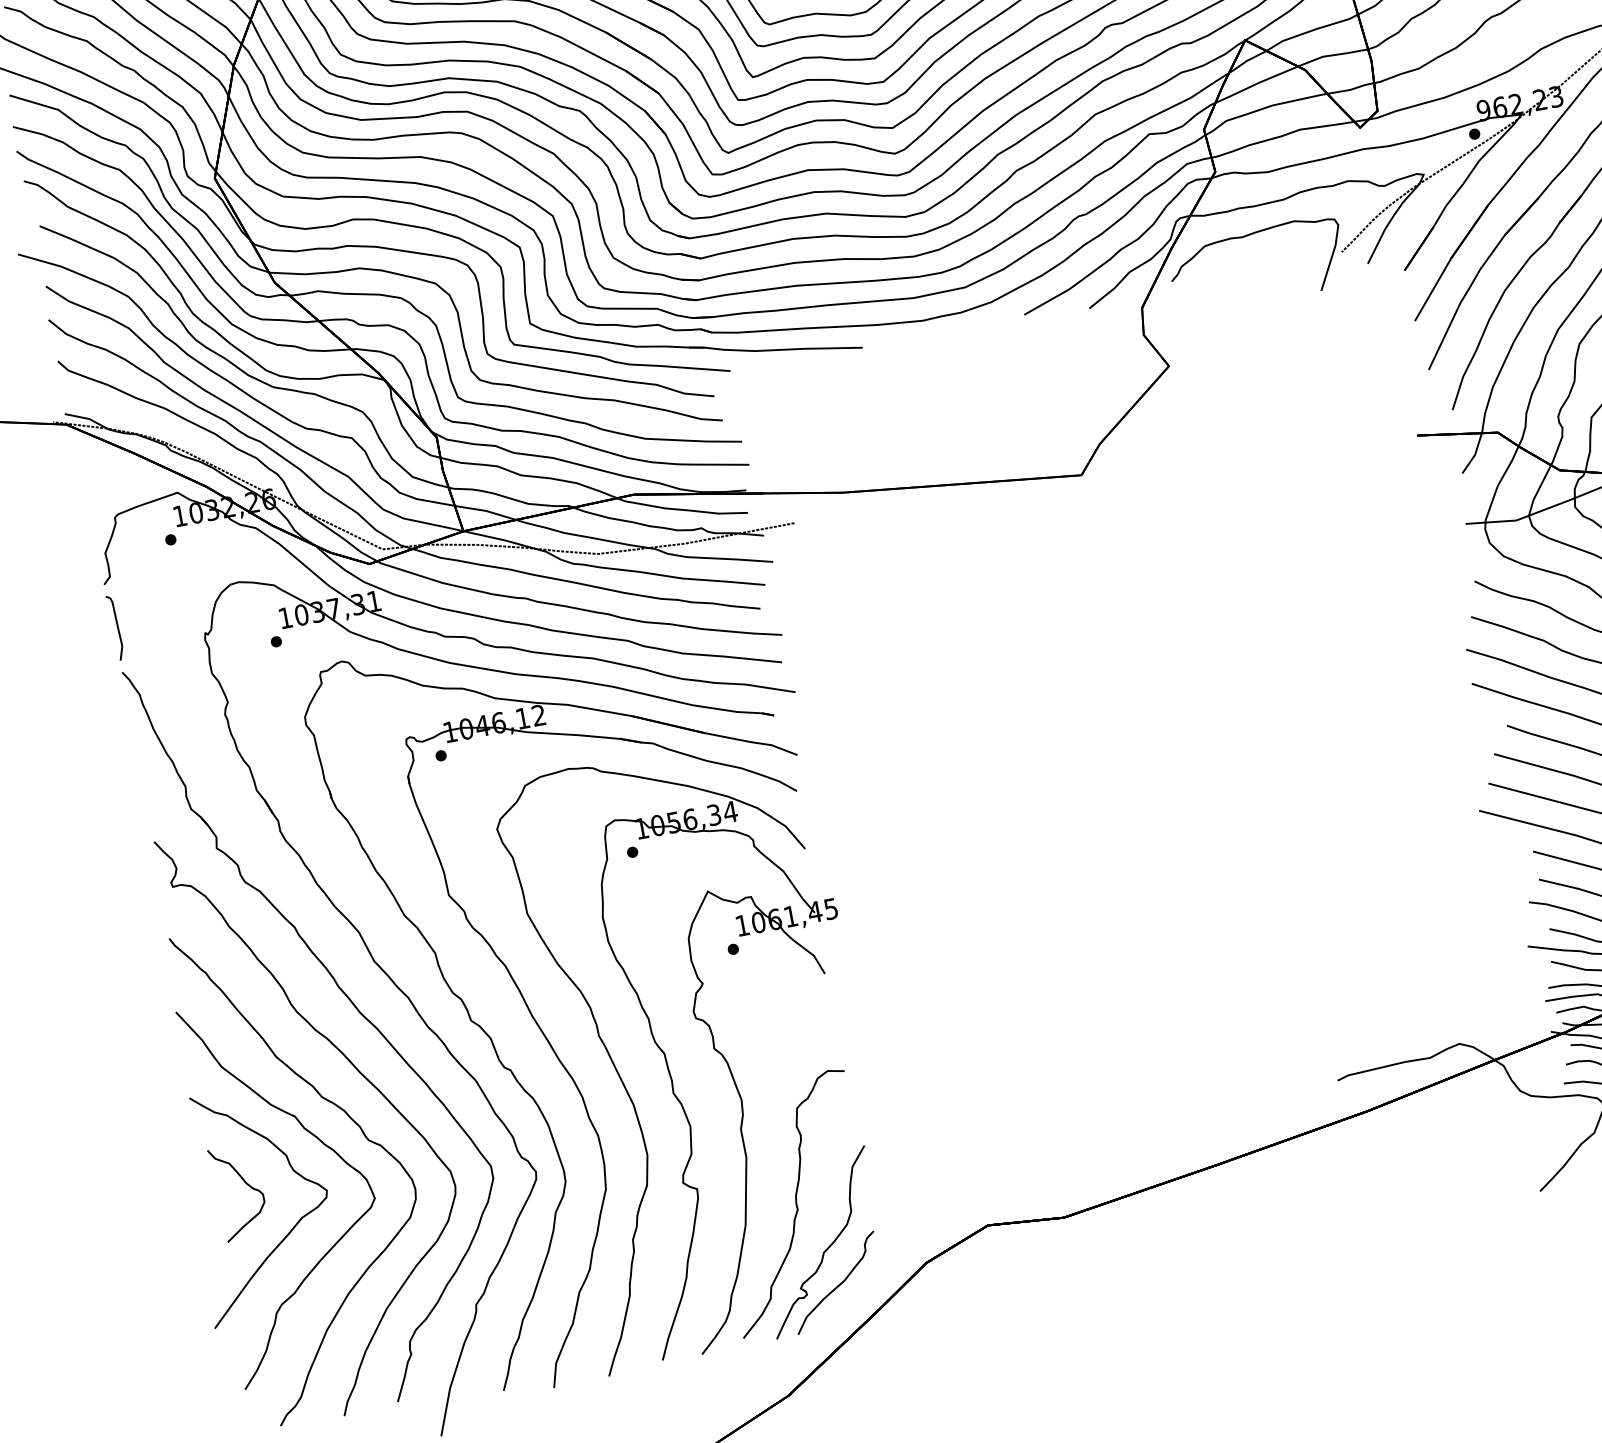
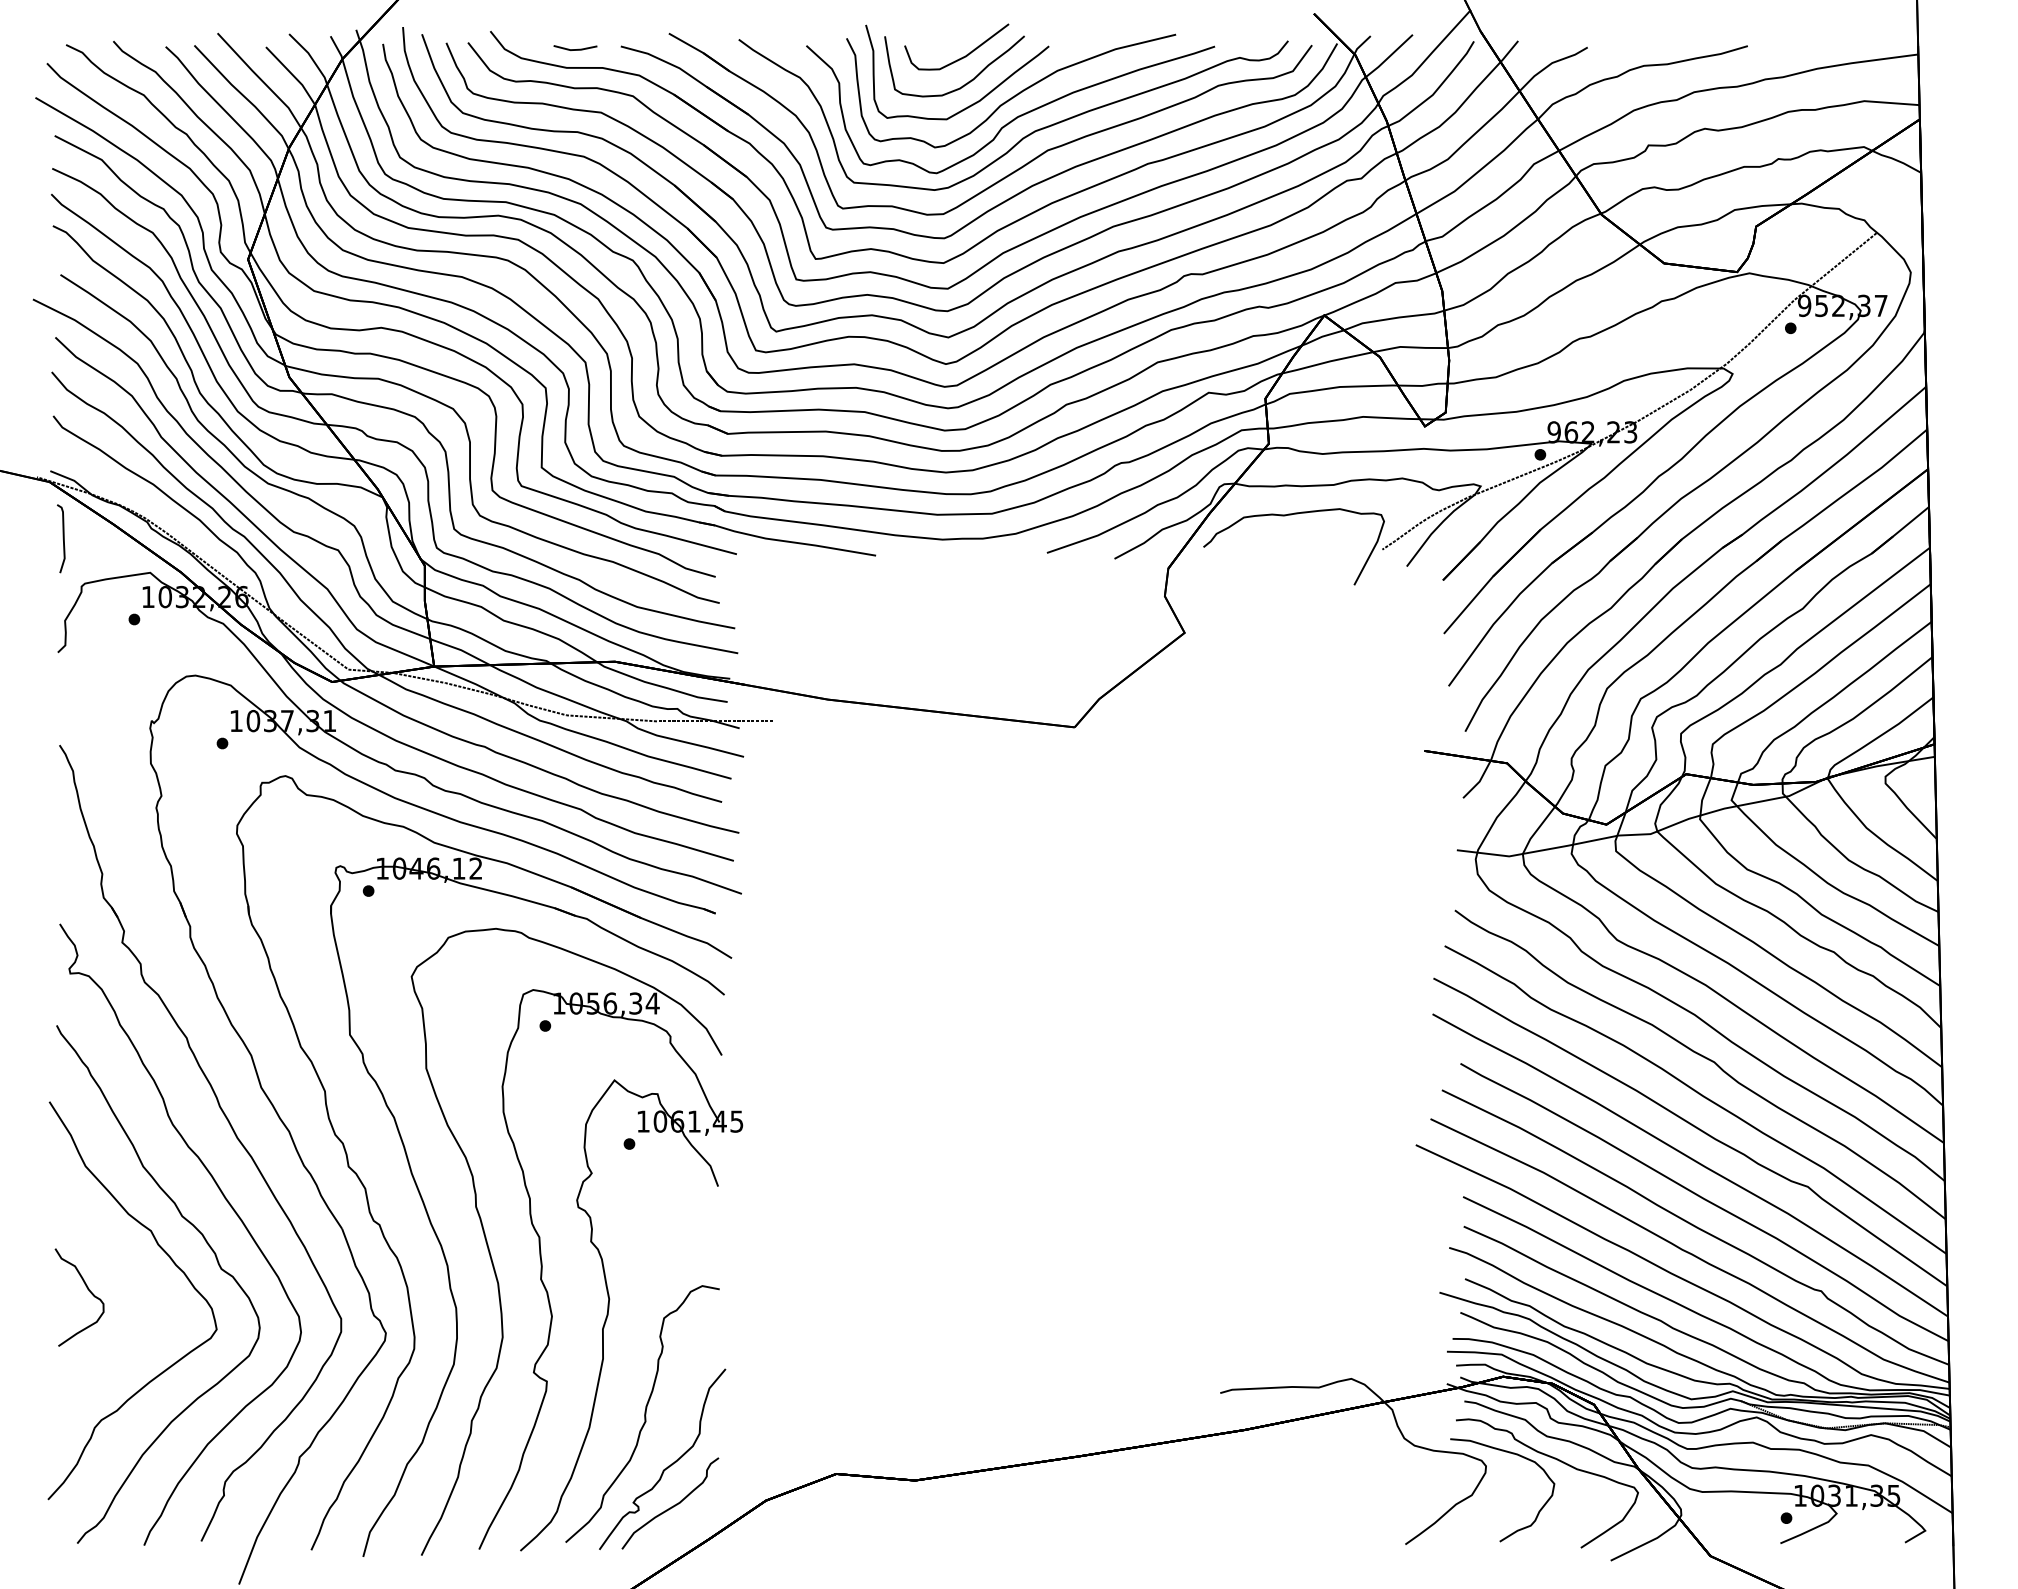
curve: (116, 627) -> (62, 538), moved
curve: (294, 1225) -> (129, 1341), removed

